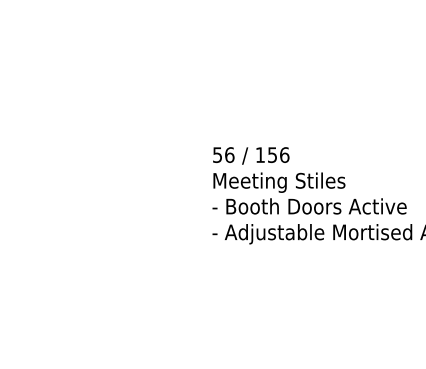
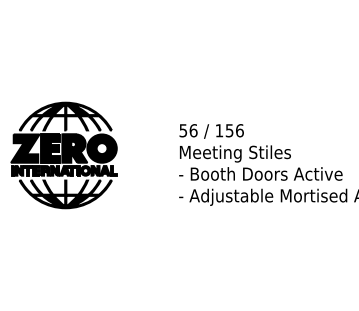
part: (75, 184) -> (63, 155), added

